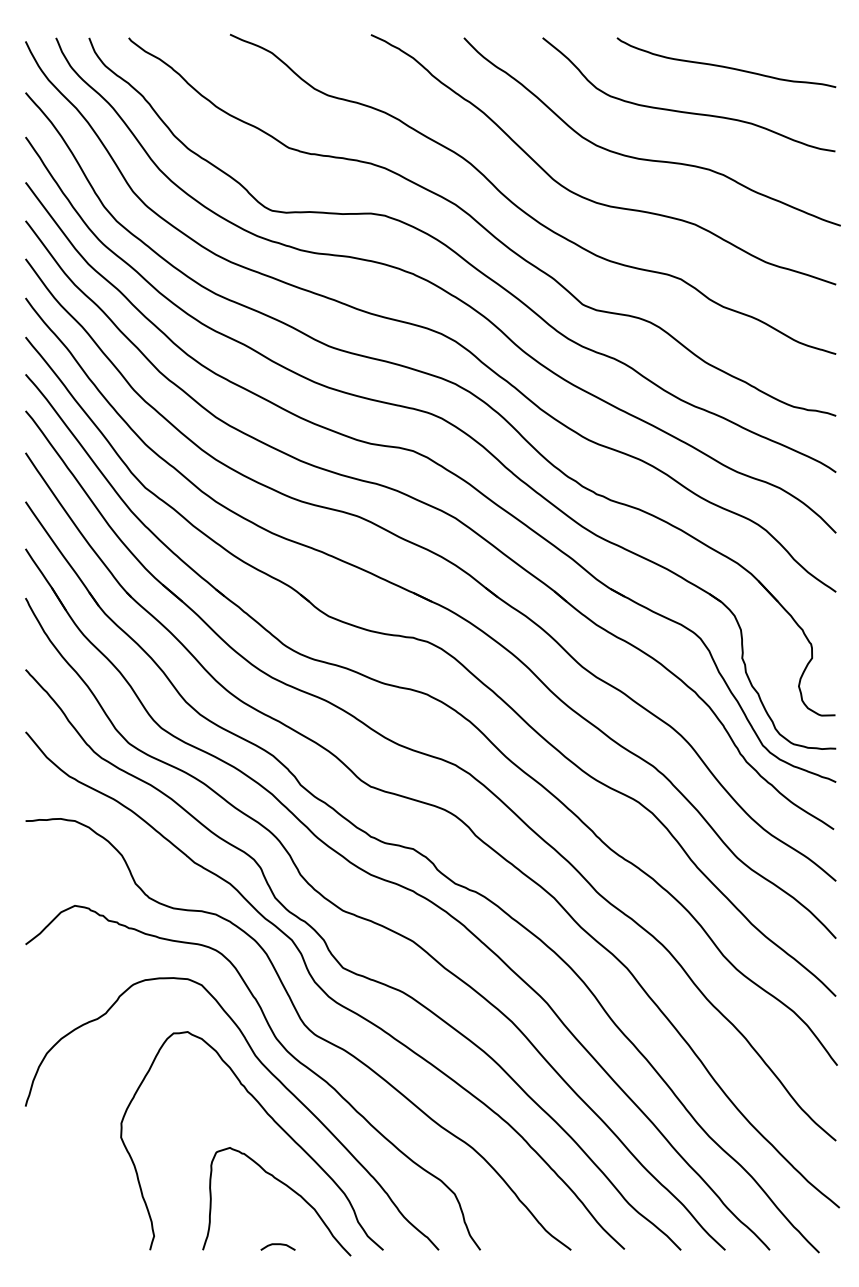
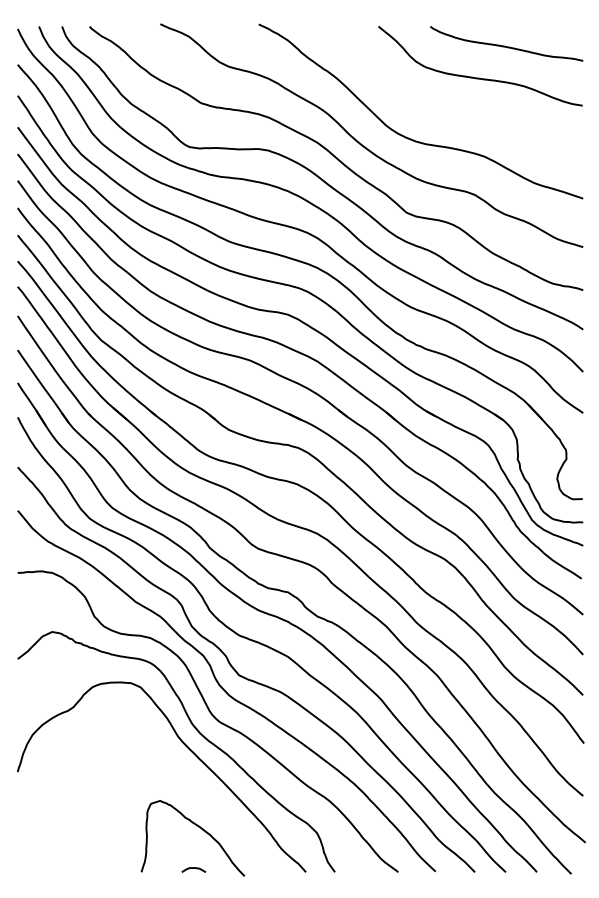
curve: (648, 158) -> (452, 110), removed
curve: (271, 1120) -> (189, 781), removed

